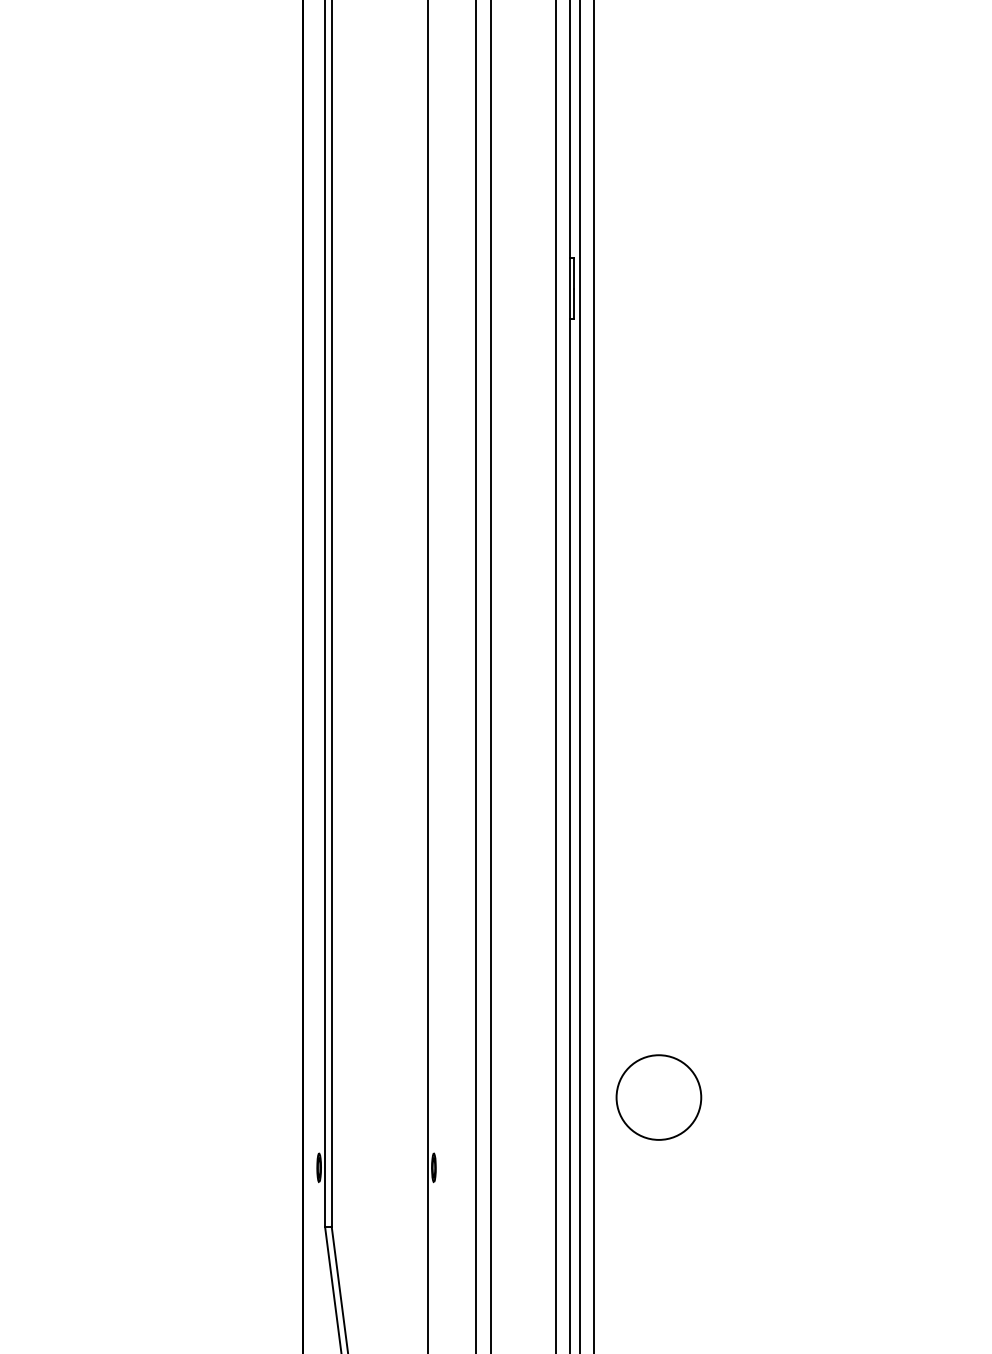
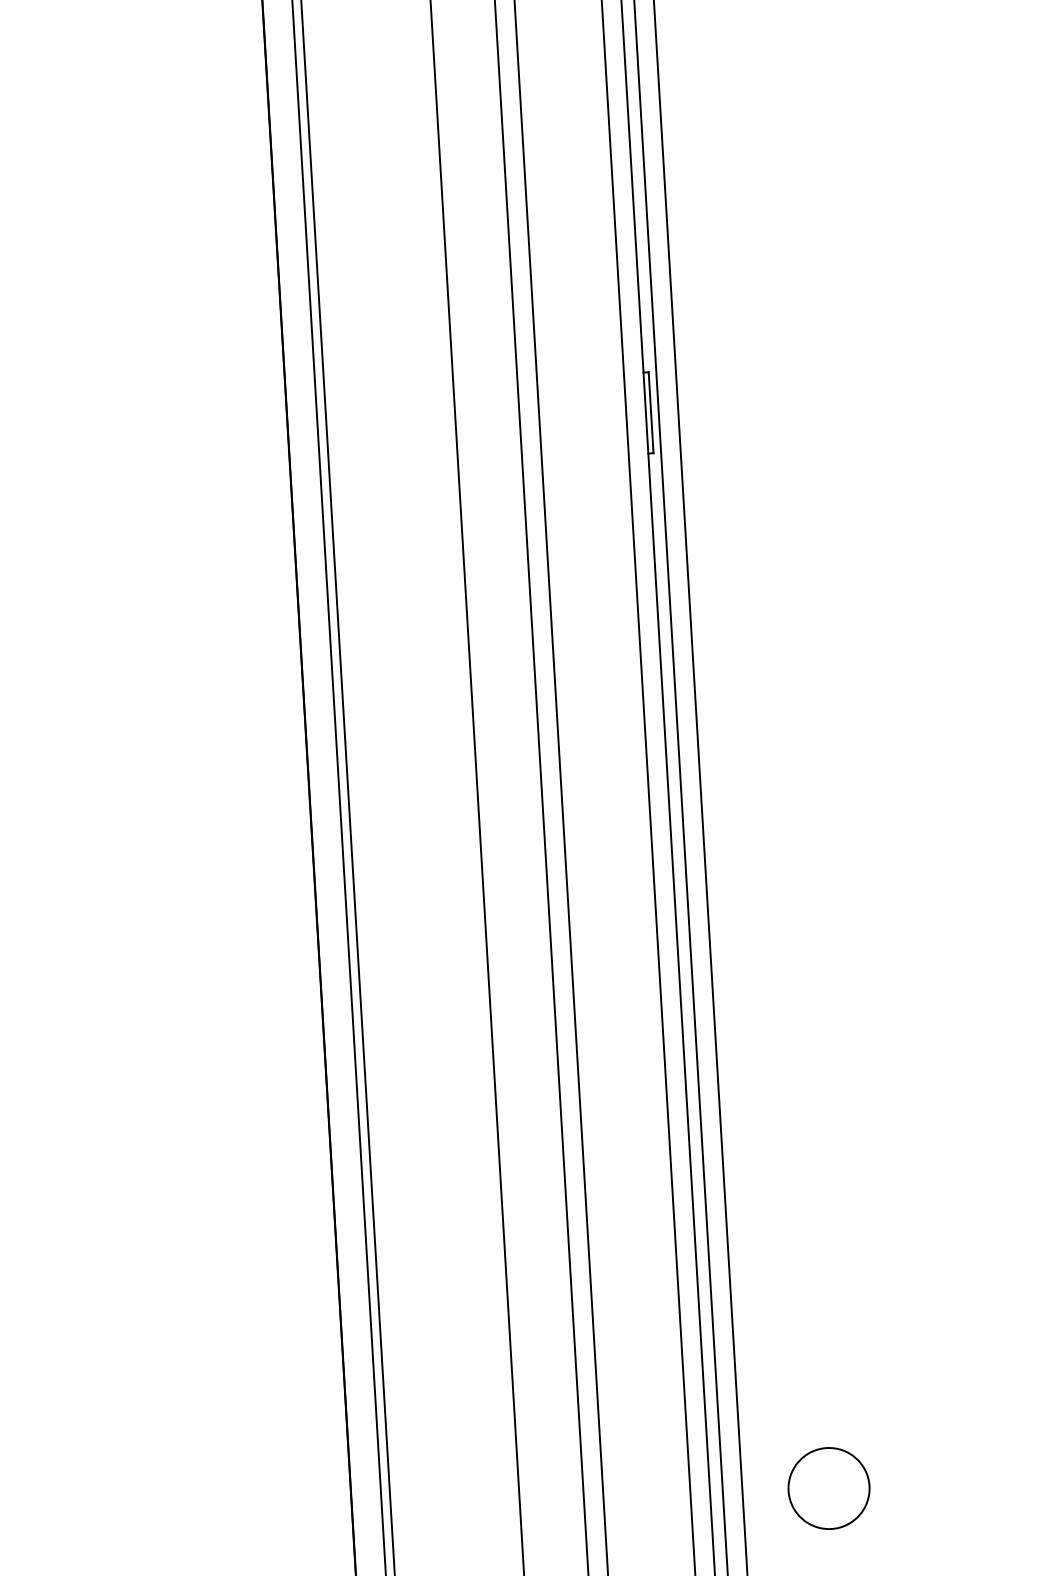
circle: (658, 1097) -> (828, 1488), size x0.71

